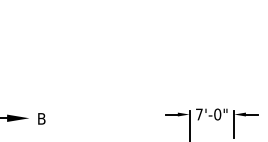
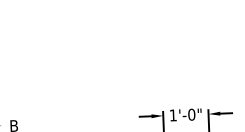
text: (199, 114) -> (173, 115), 7'-0" -> 1'-0"

